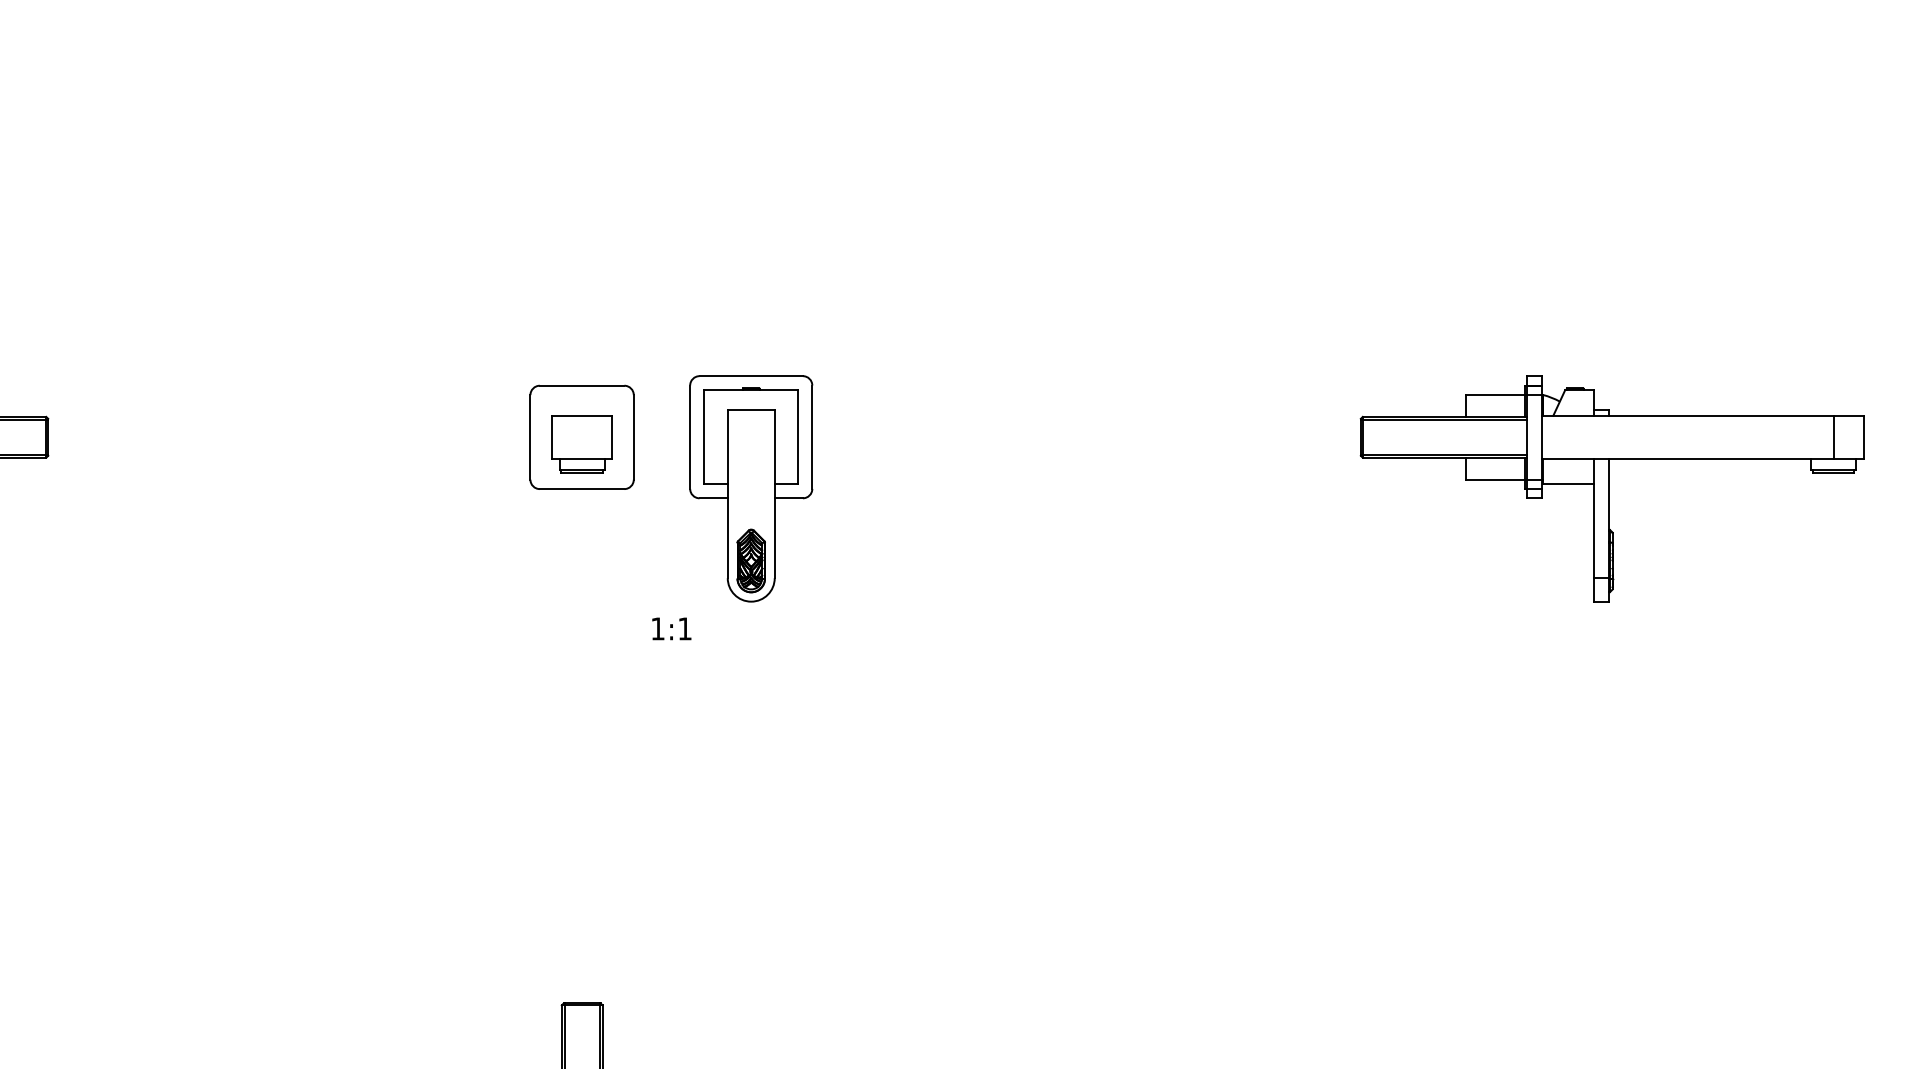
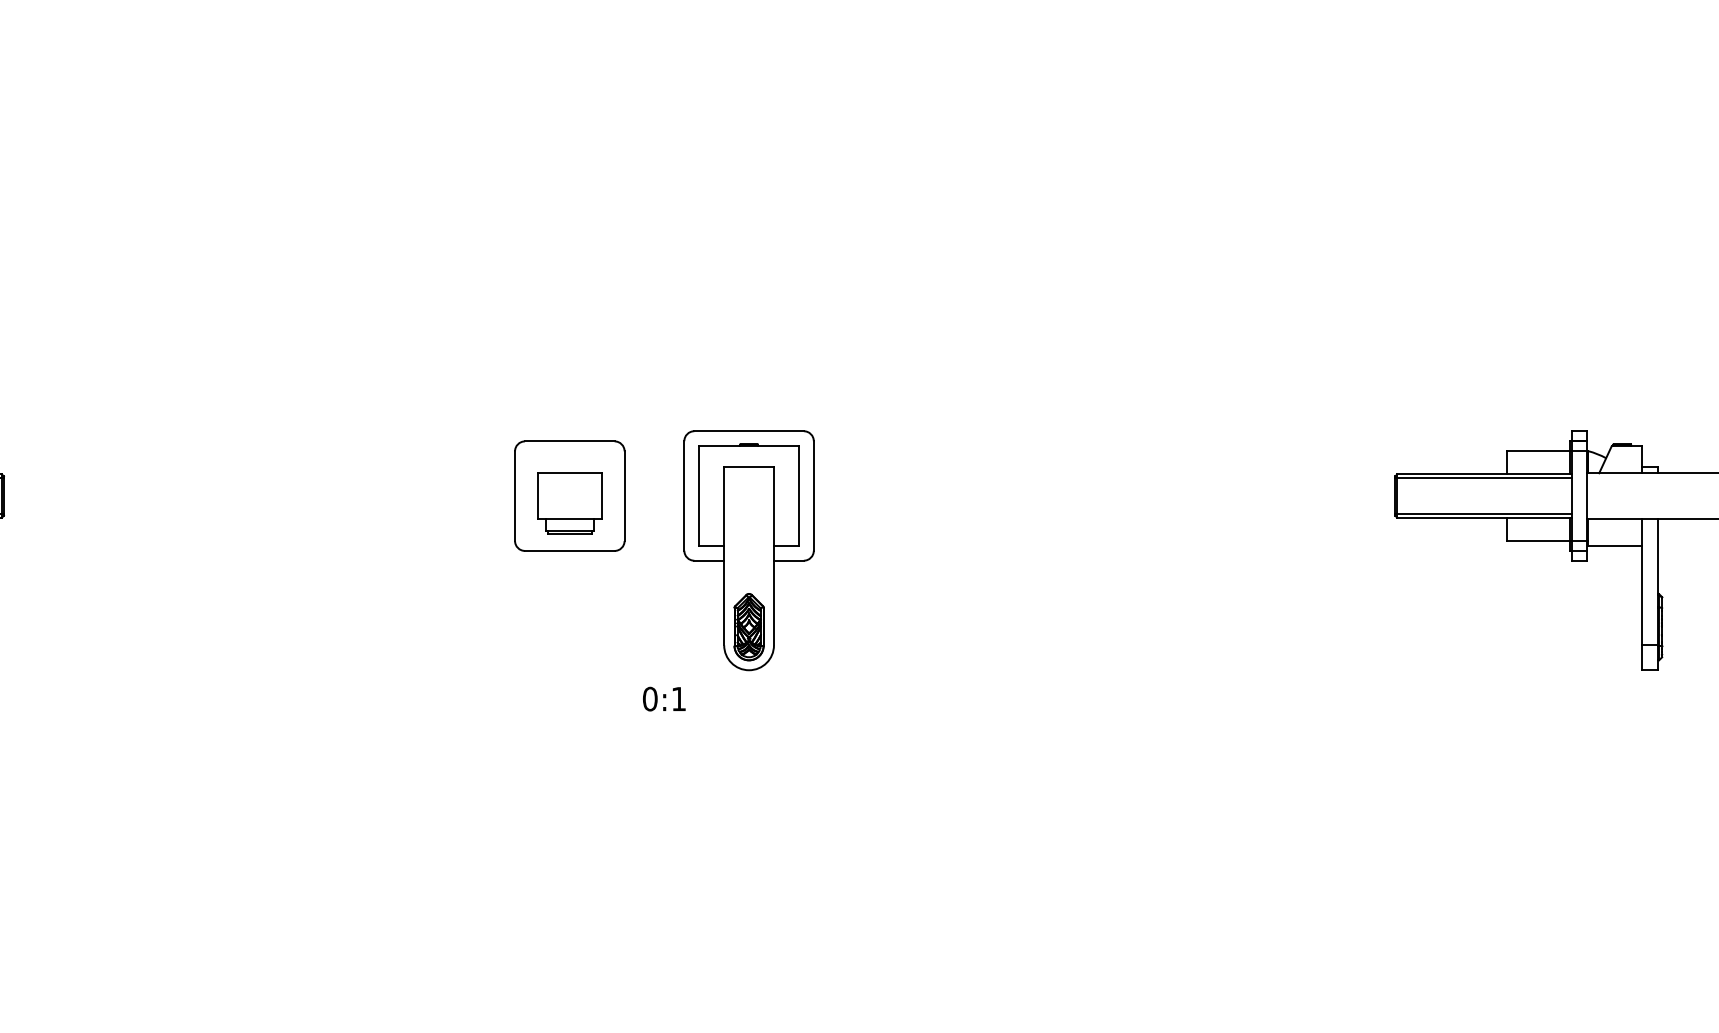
text: (657, 628) -> (649, 698), 1:1 -> 0:1

